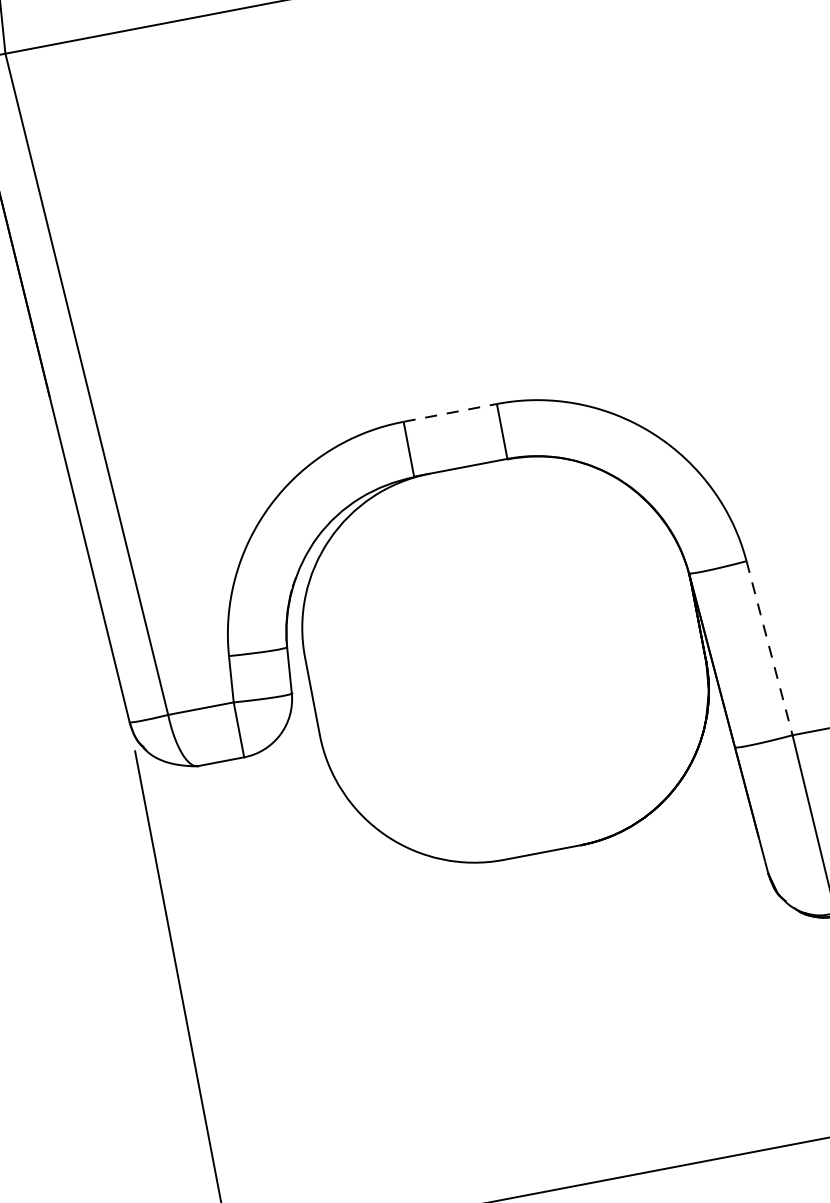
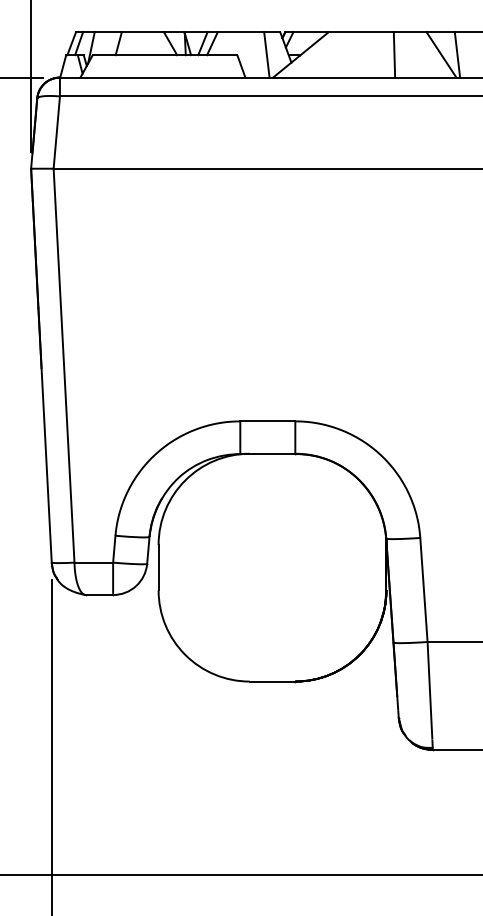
line: (449, 413) -> (267, 421), dashed -> solid
line: (768, 649) -> (423, 590), dashed -> solid

